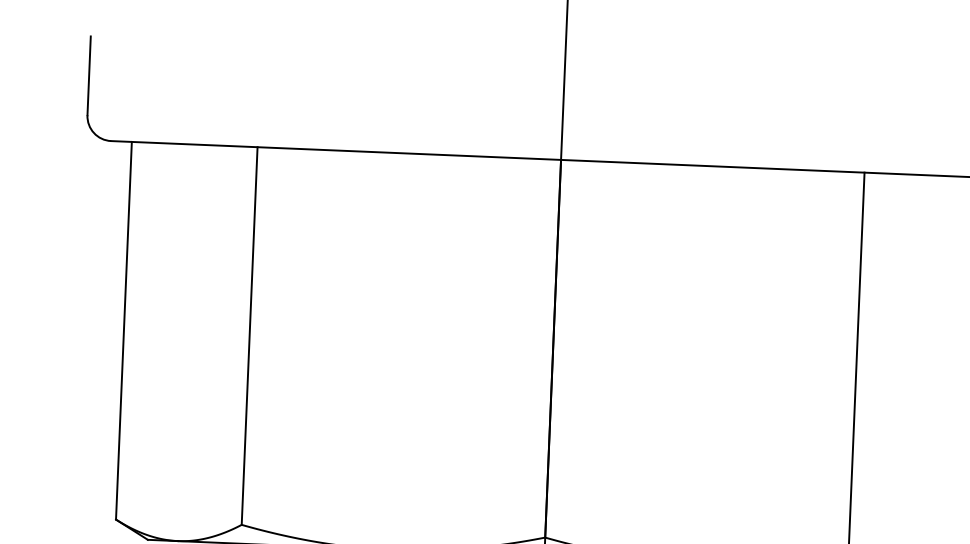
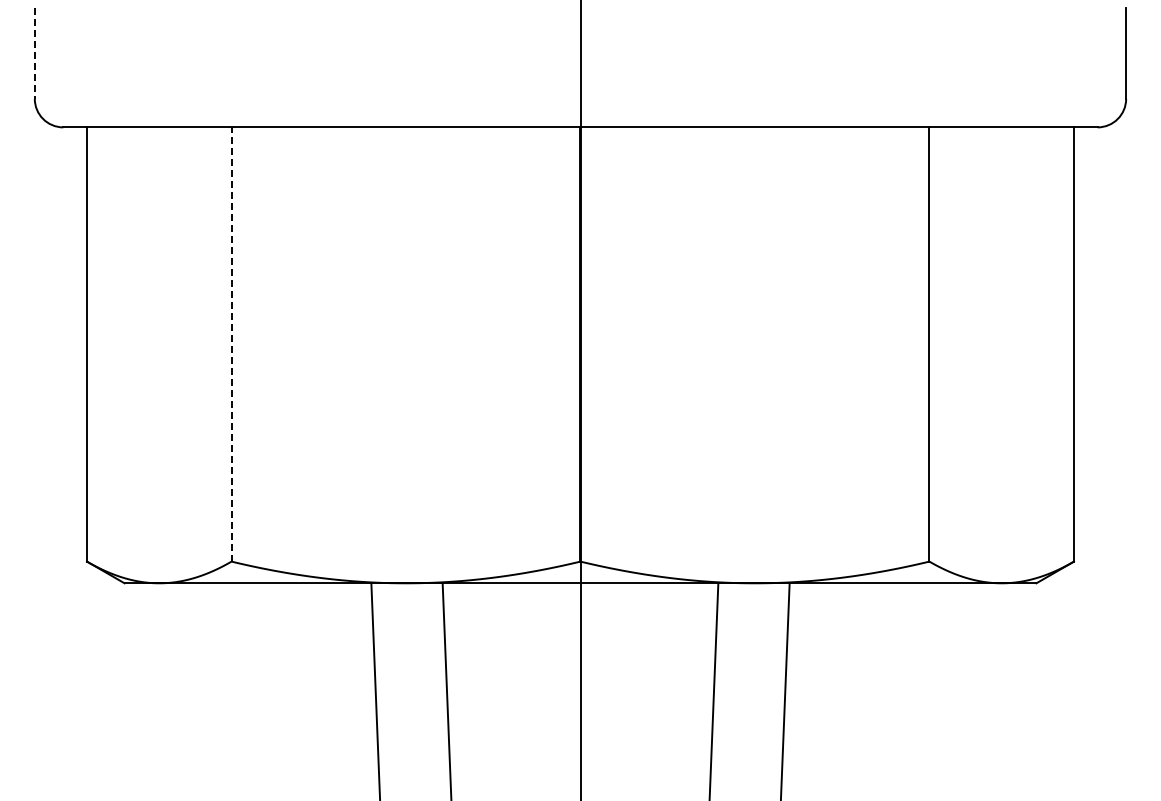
line: (88, 76) -> (34, 54), solid -> dashed
line: (249, 336) -> (231, 344), solid -> dashed

